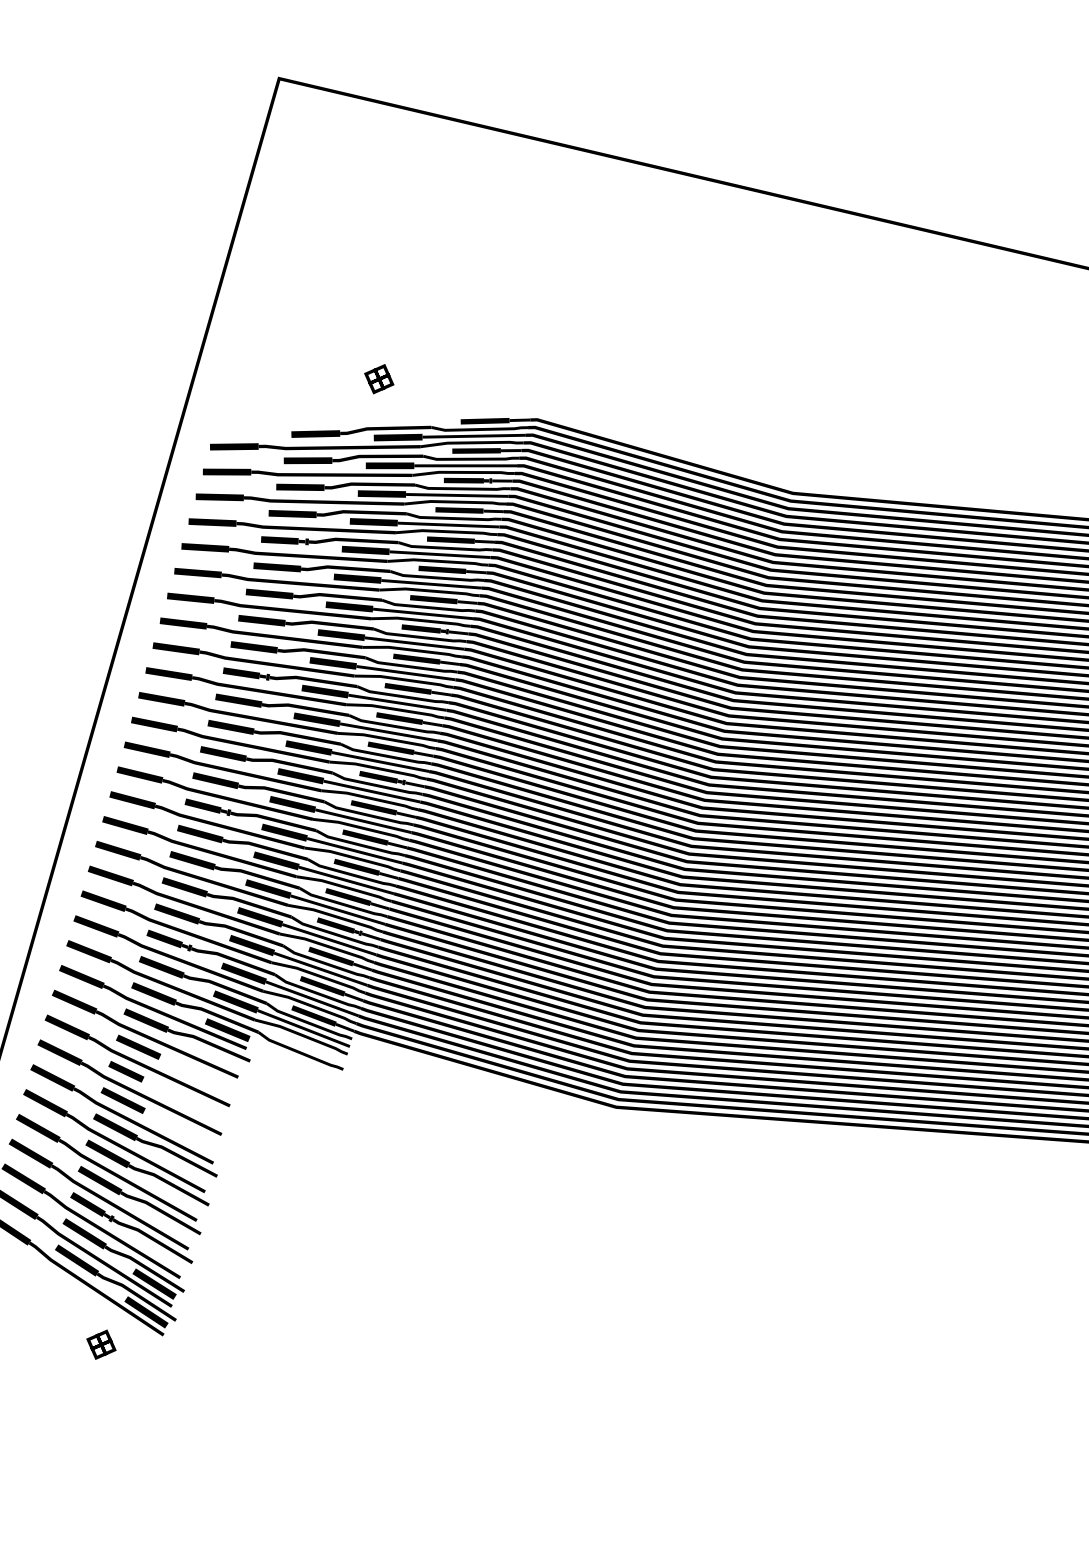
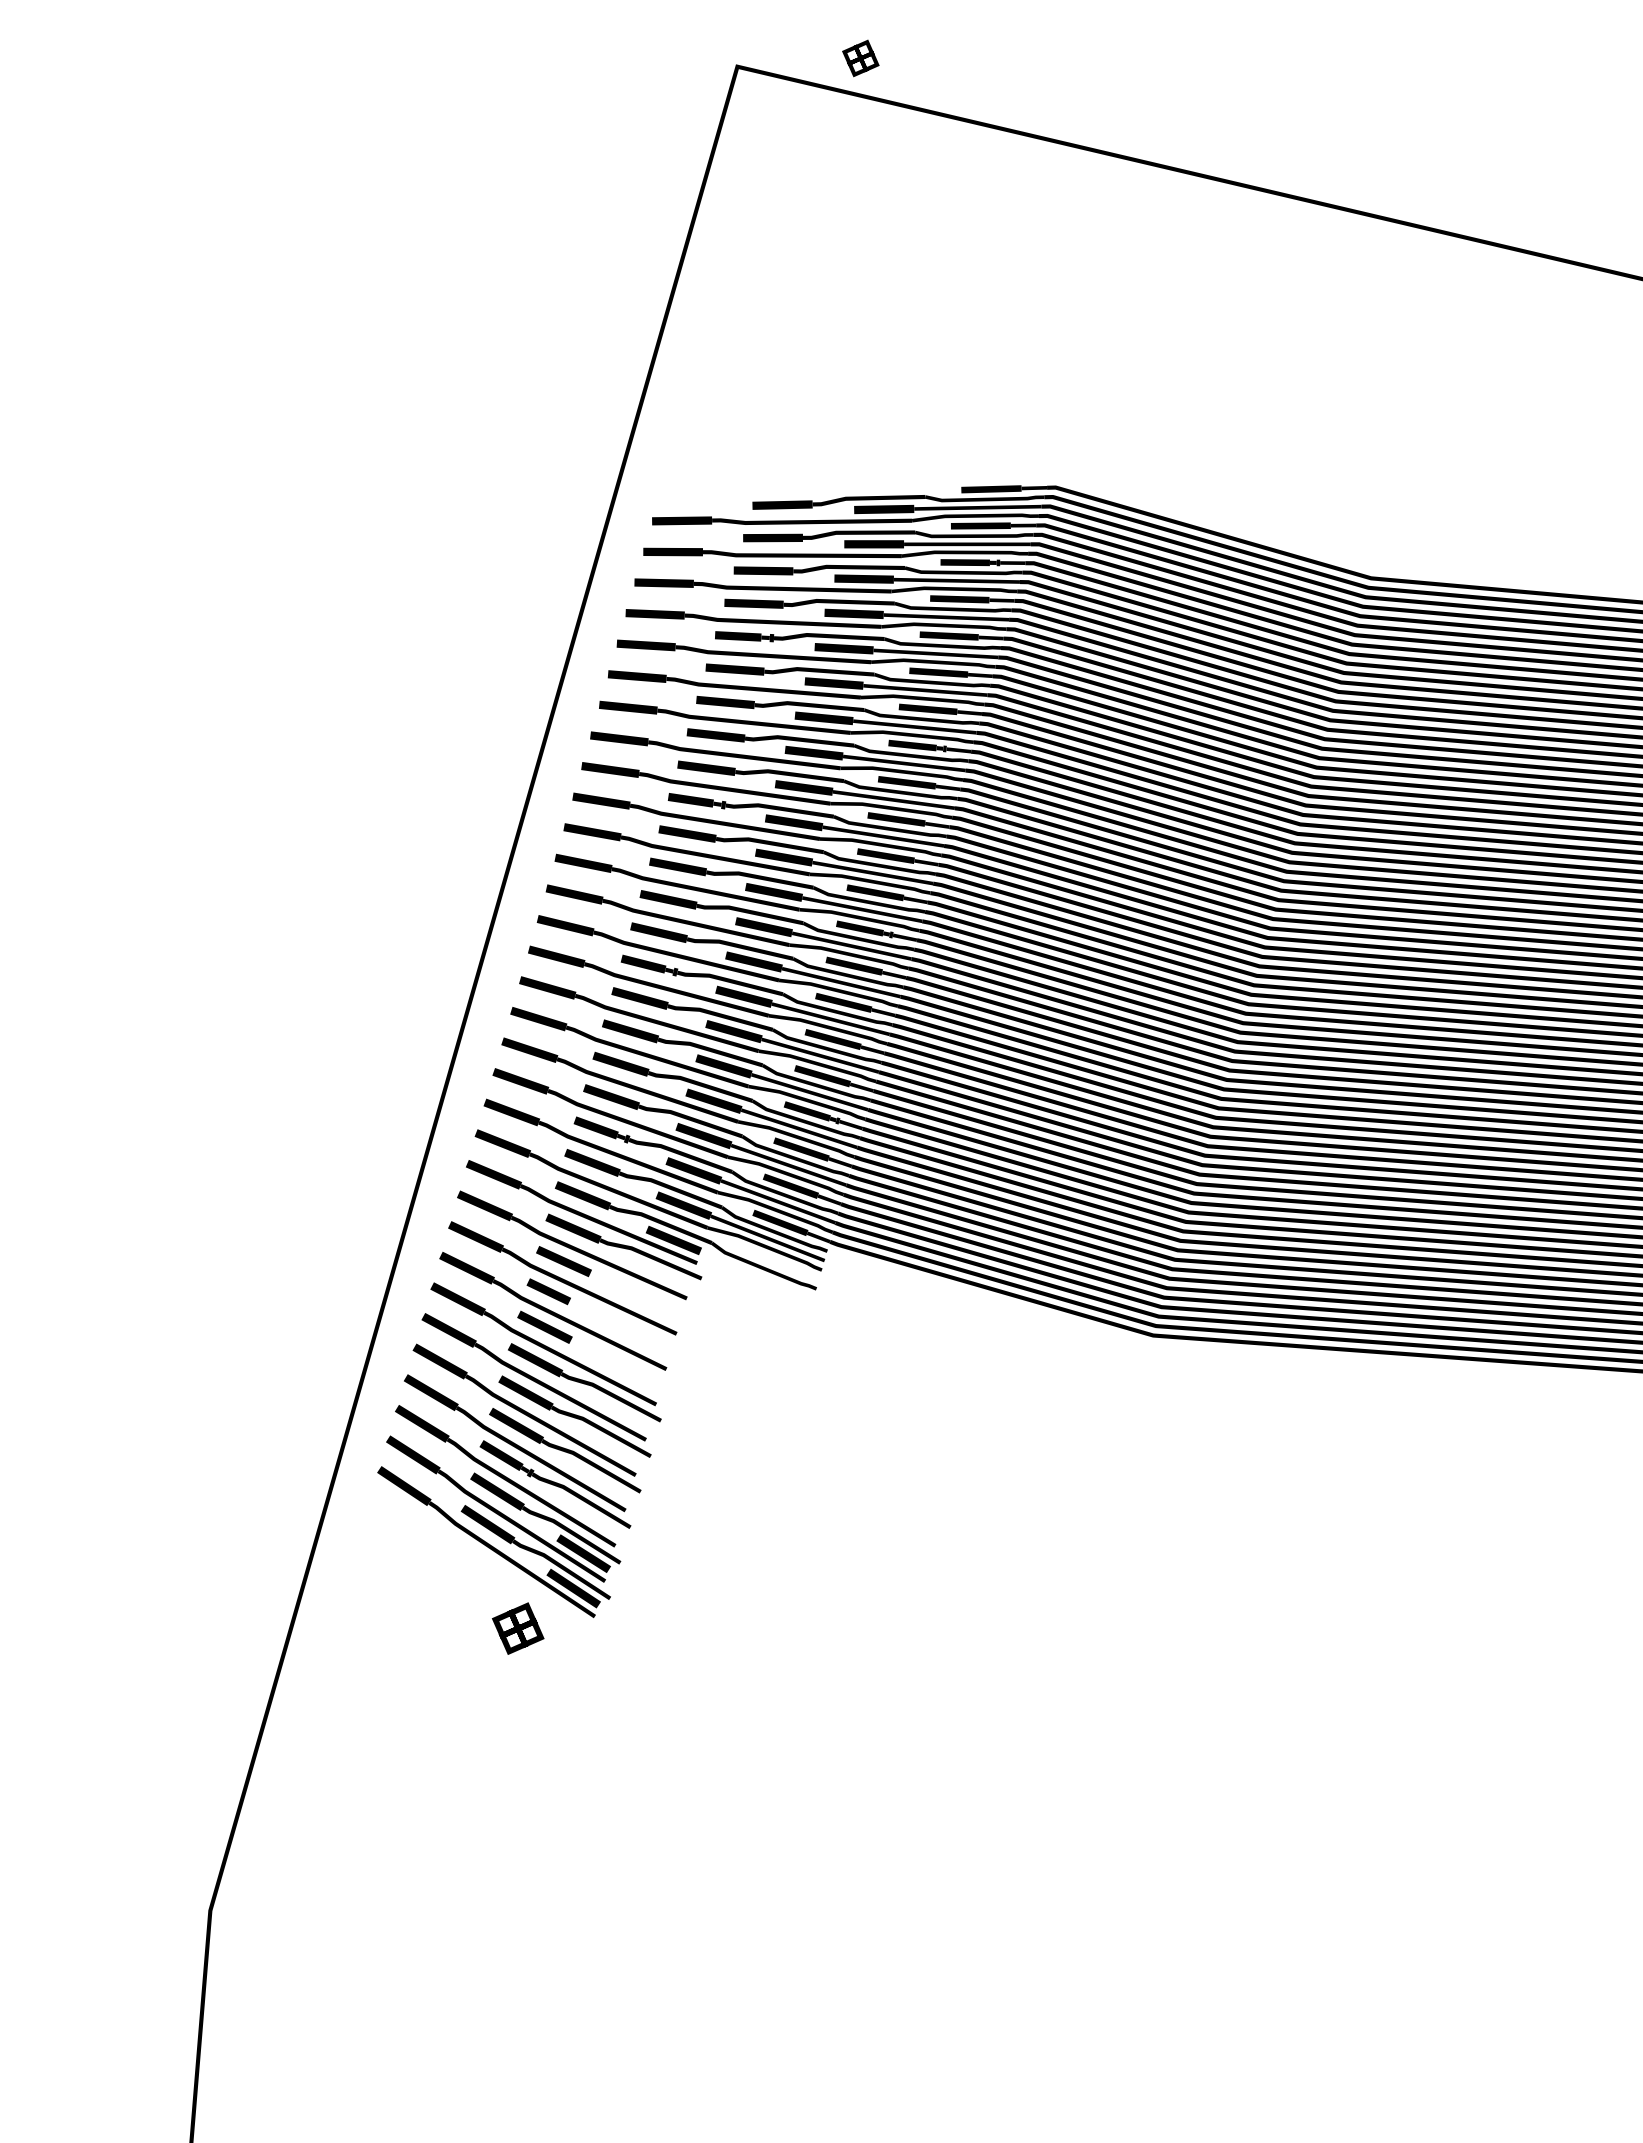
part: (378, 379) -> (860, 58), moved
part: (100, 1343) -> (517, 1627), size x1.4

